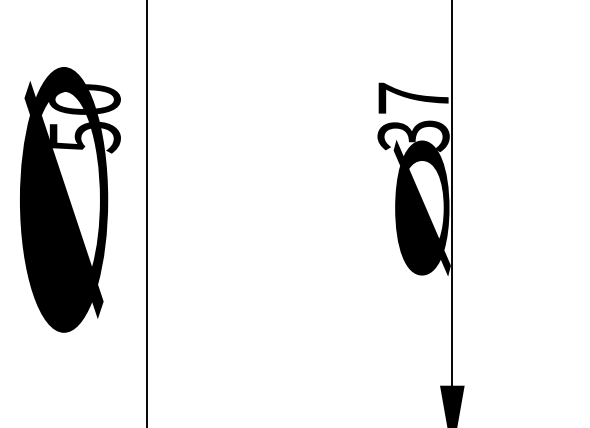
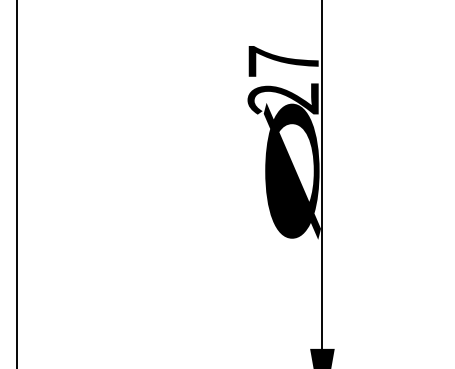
text: (413, 135) -> (283, 98), 37 -> 27

